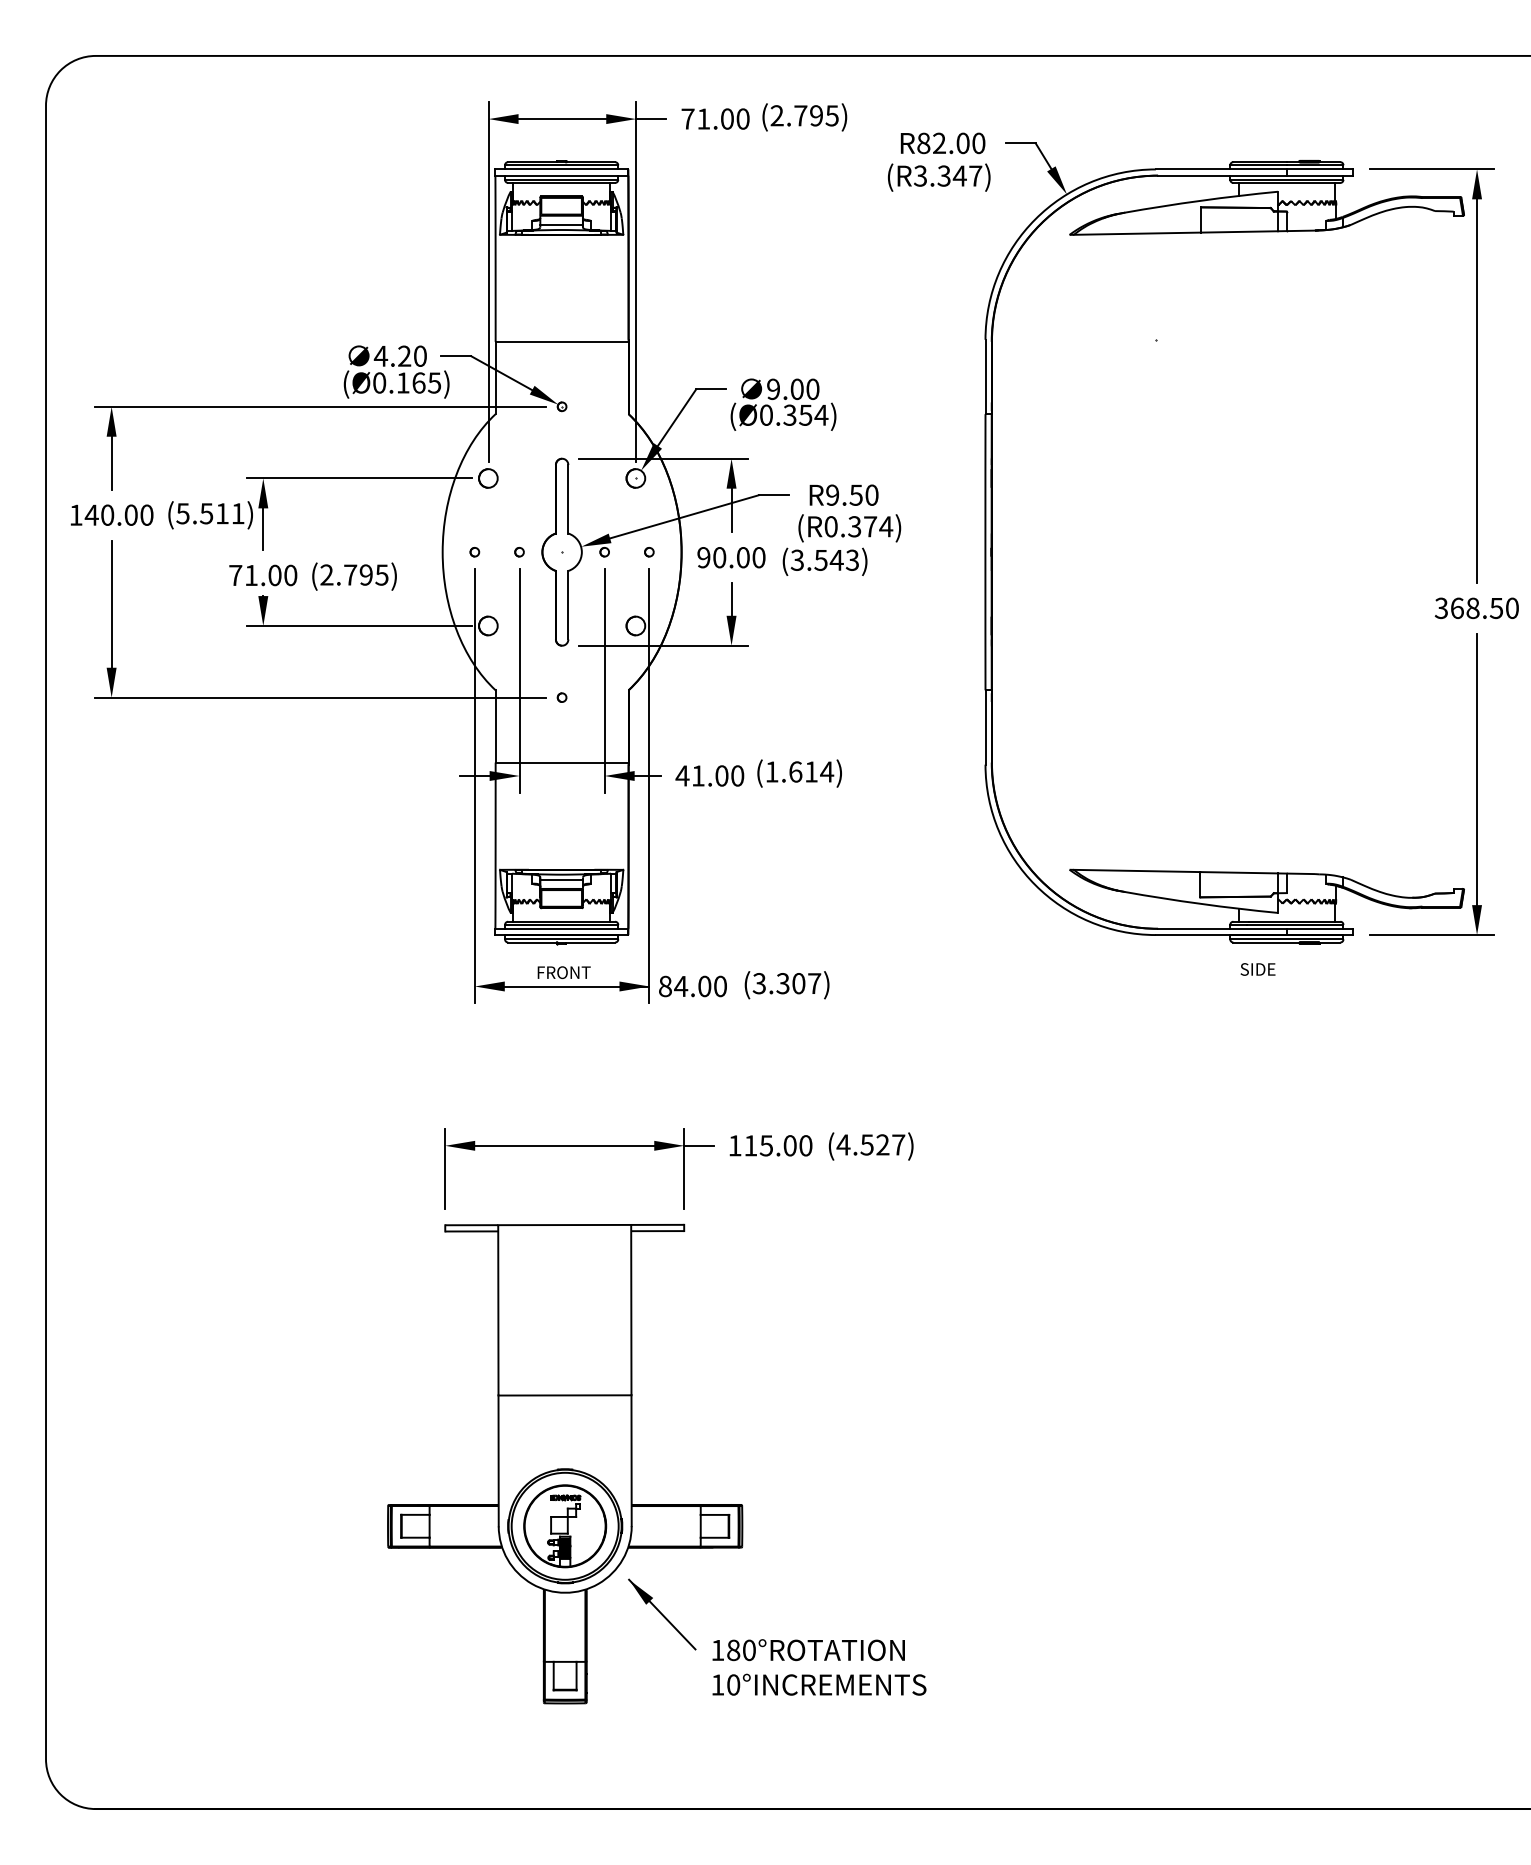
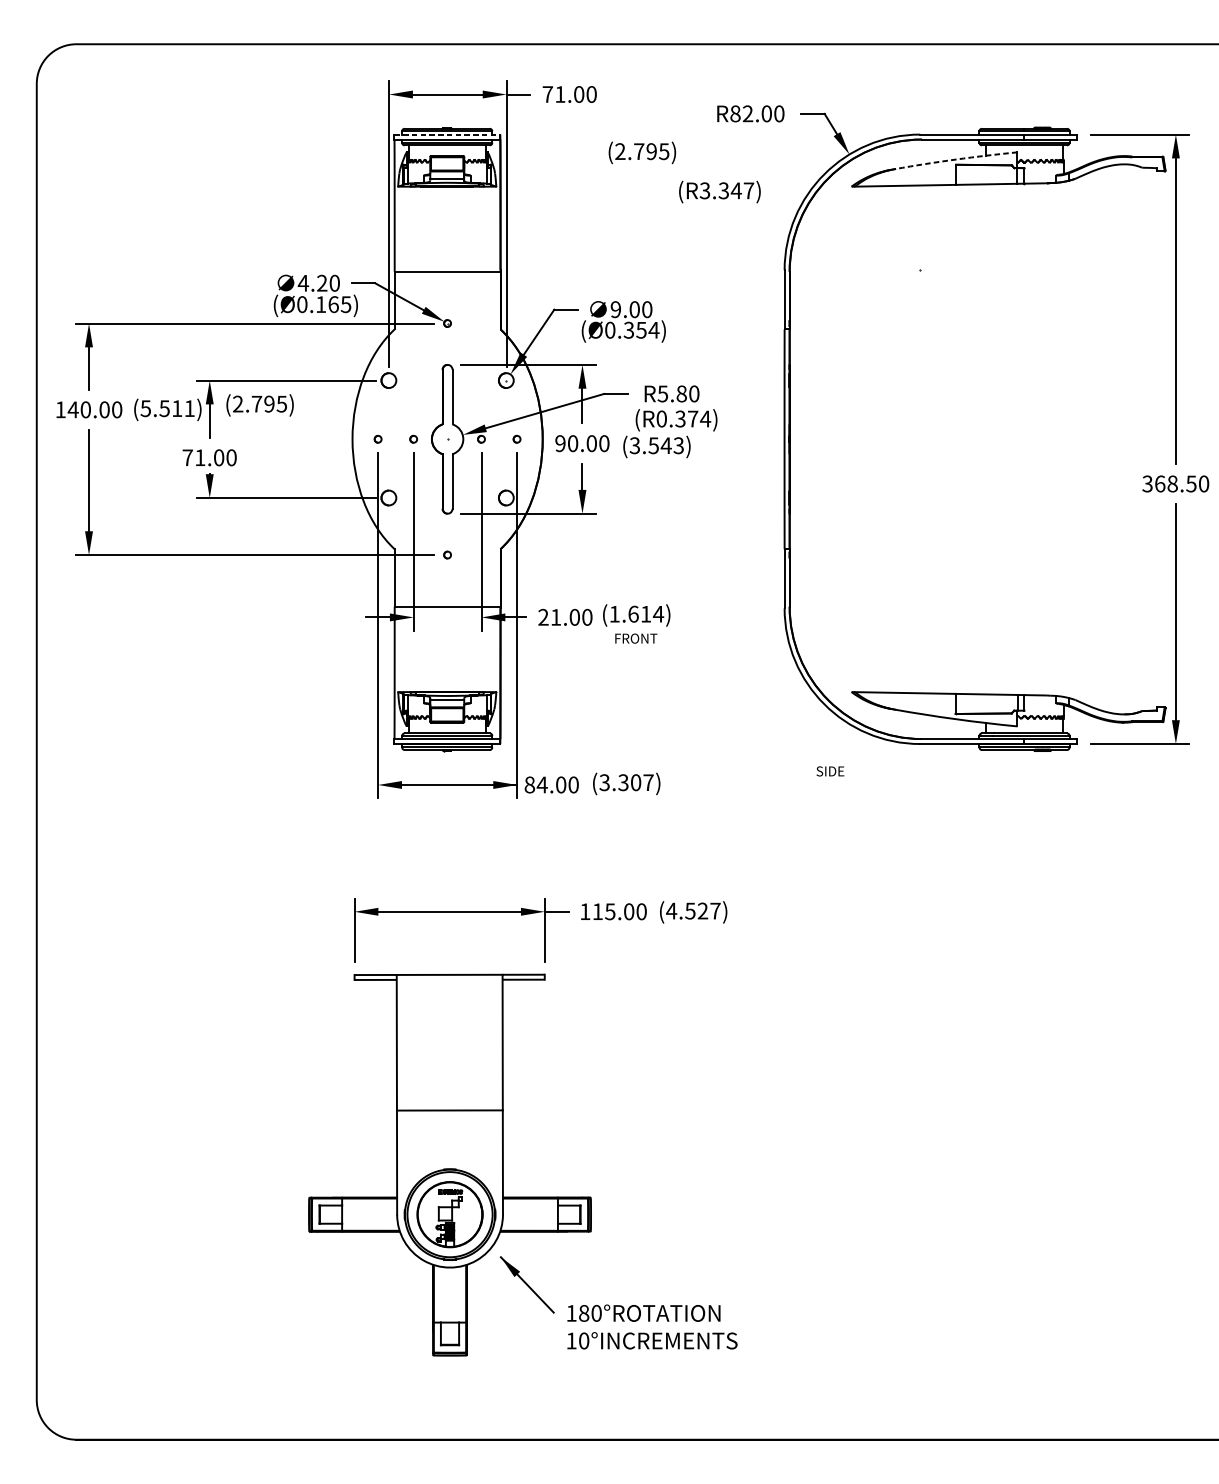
text: (804, 117) -> (642, 152), moved
line: (562, 169) -> (447, 134), solid -> dashed
text: (939, 177) -> (720, 191), moved
arc: (1200, 200) -> (955, 159), solid -> dashed
text: (843, 494) -> (671, 393), R9.50 -> R5.80
text: (354, 576) -> (260, 405), moved
text: (682, 775) -> (543, 617), 41.00 -> 21.00
text: (1257, 969) -> (829, 771), moved
text: (563, 972) -> (635, 638), moved

